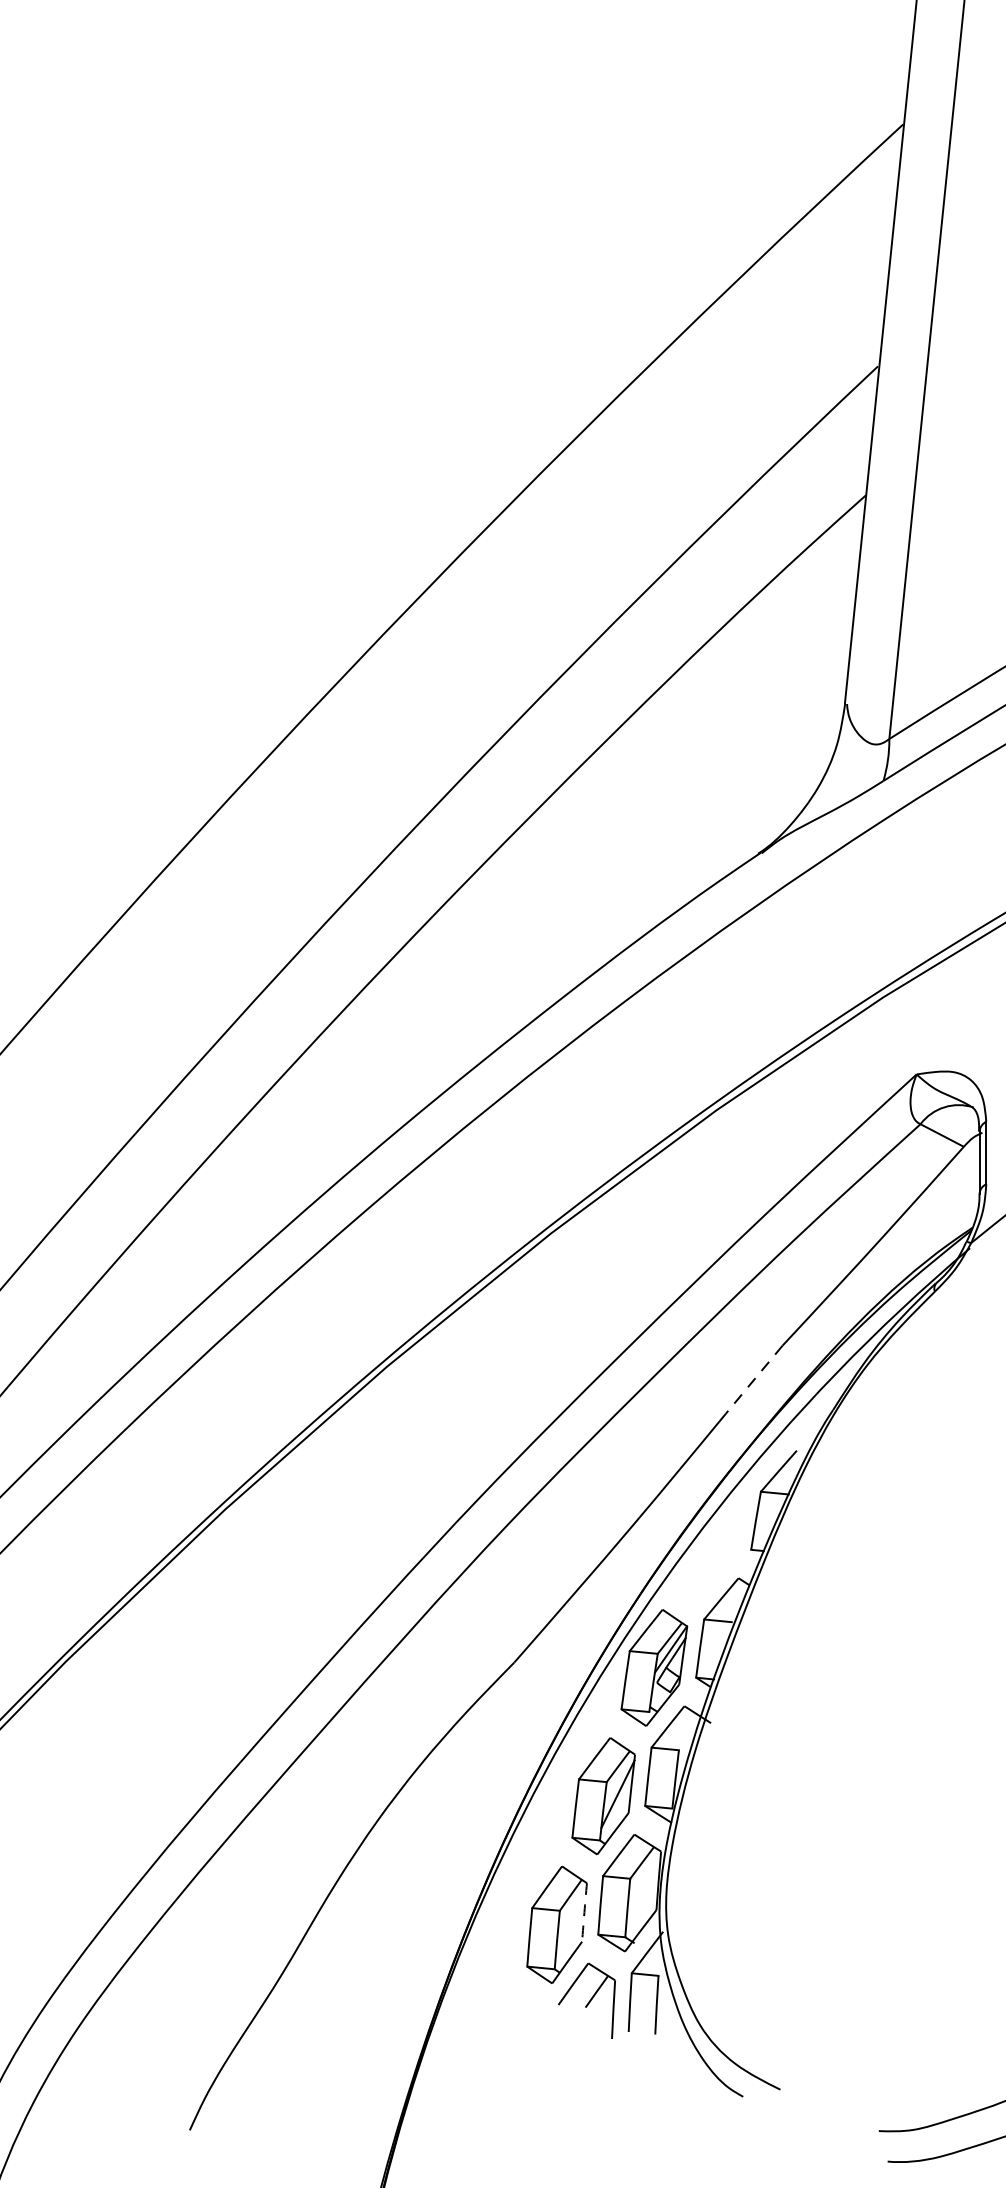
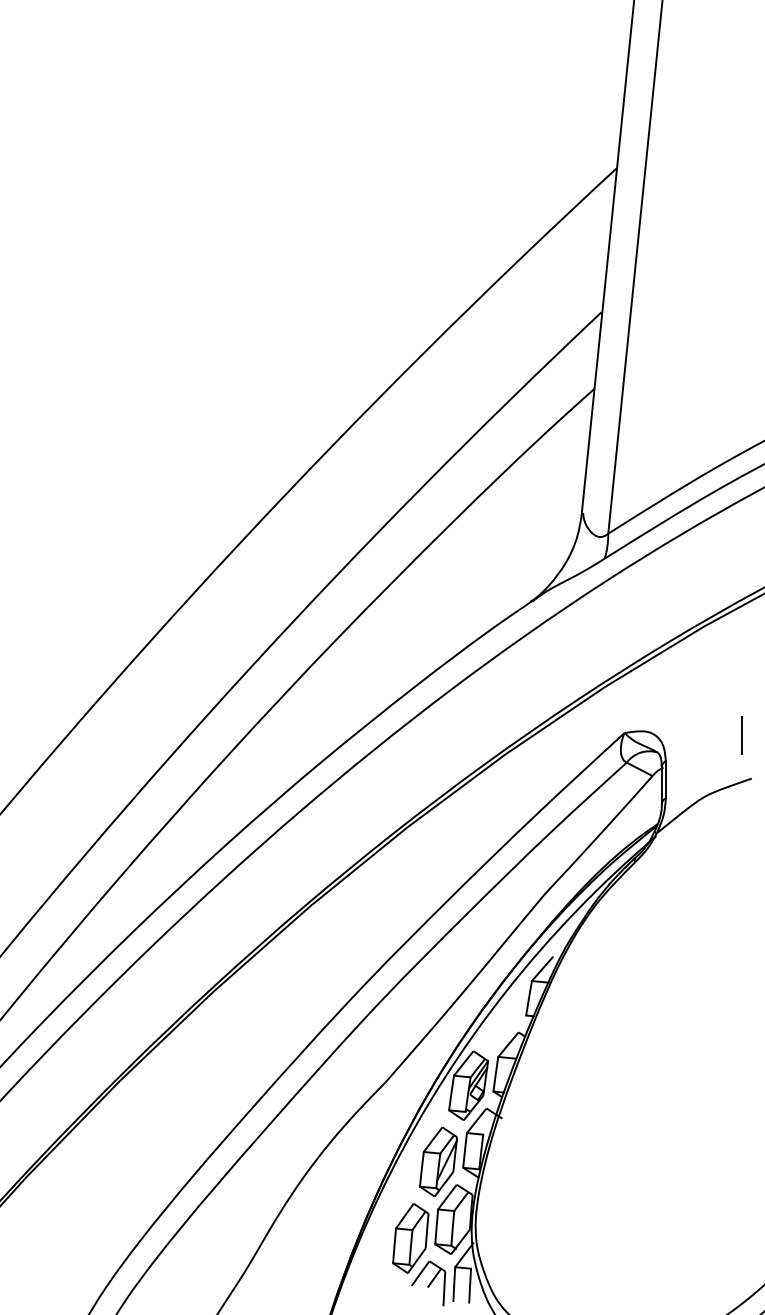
line: (753, 1379) -> (527, 914), dashed -> solid
arc: (585, 1913) -> (427, 1231), dashed -> solid

